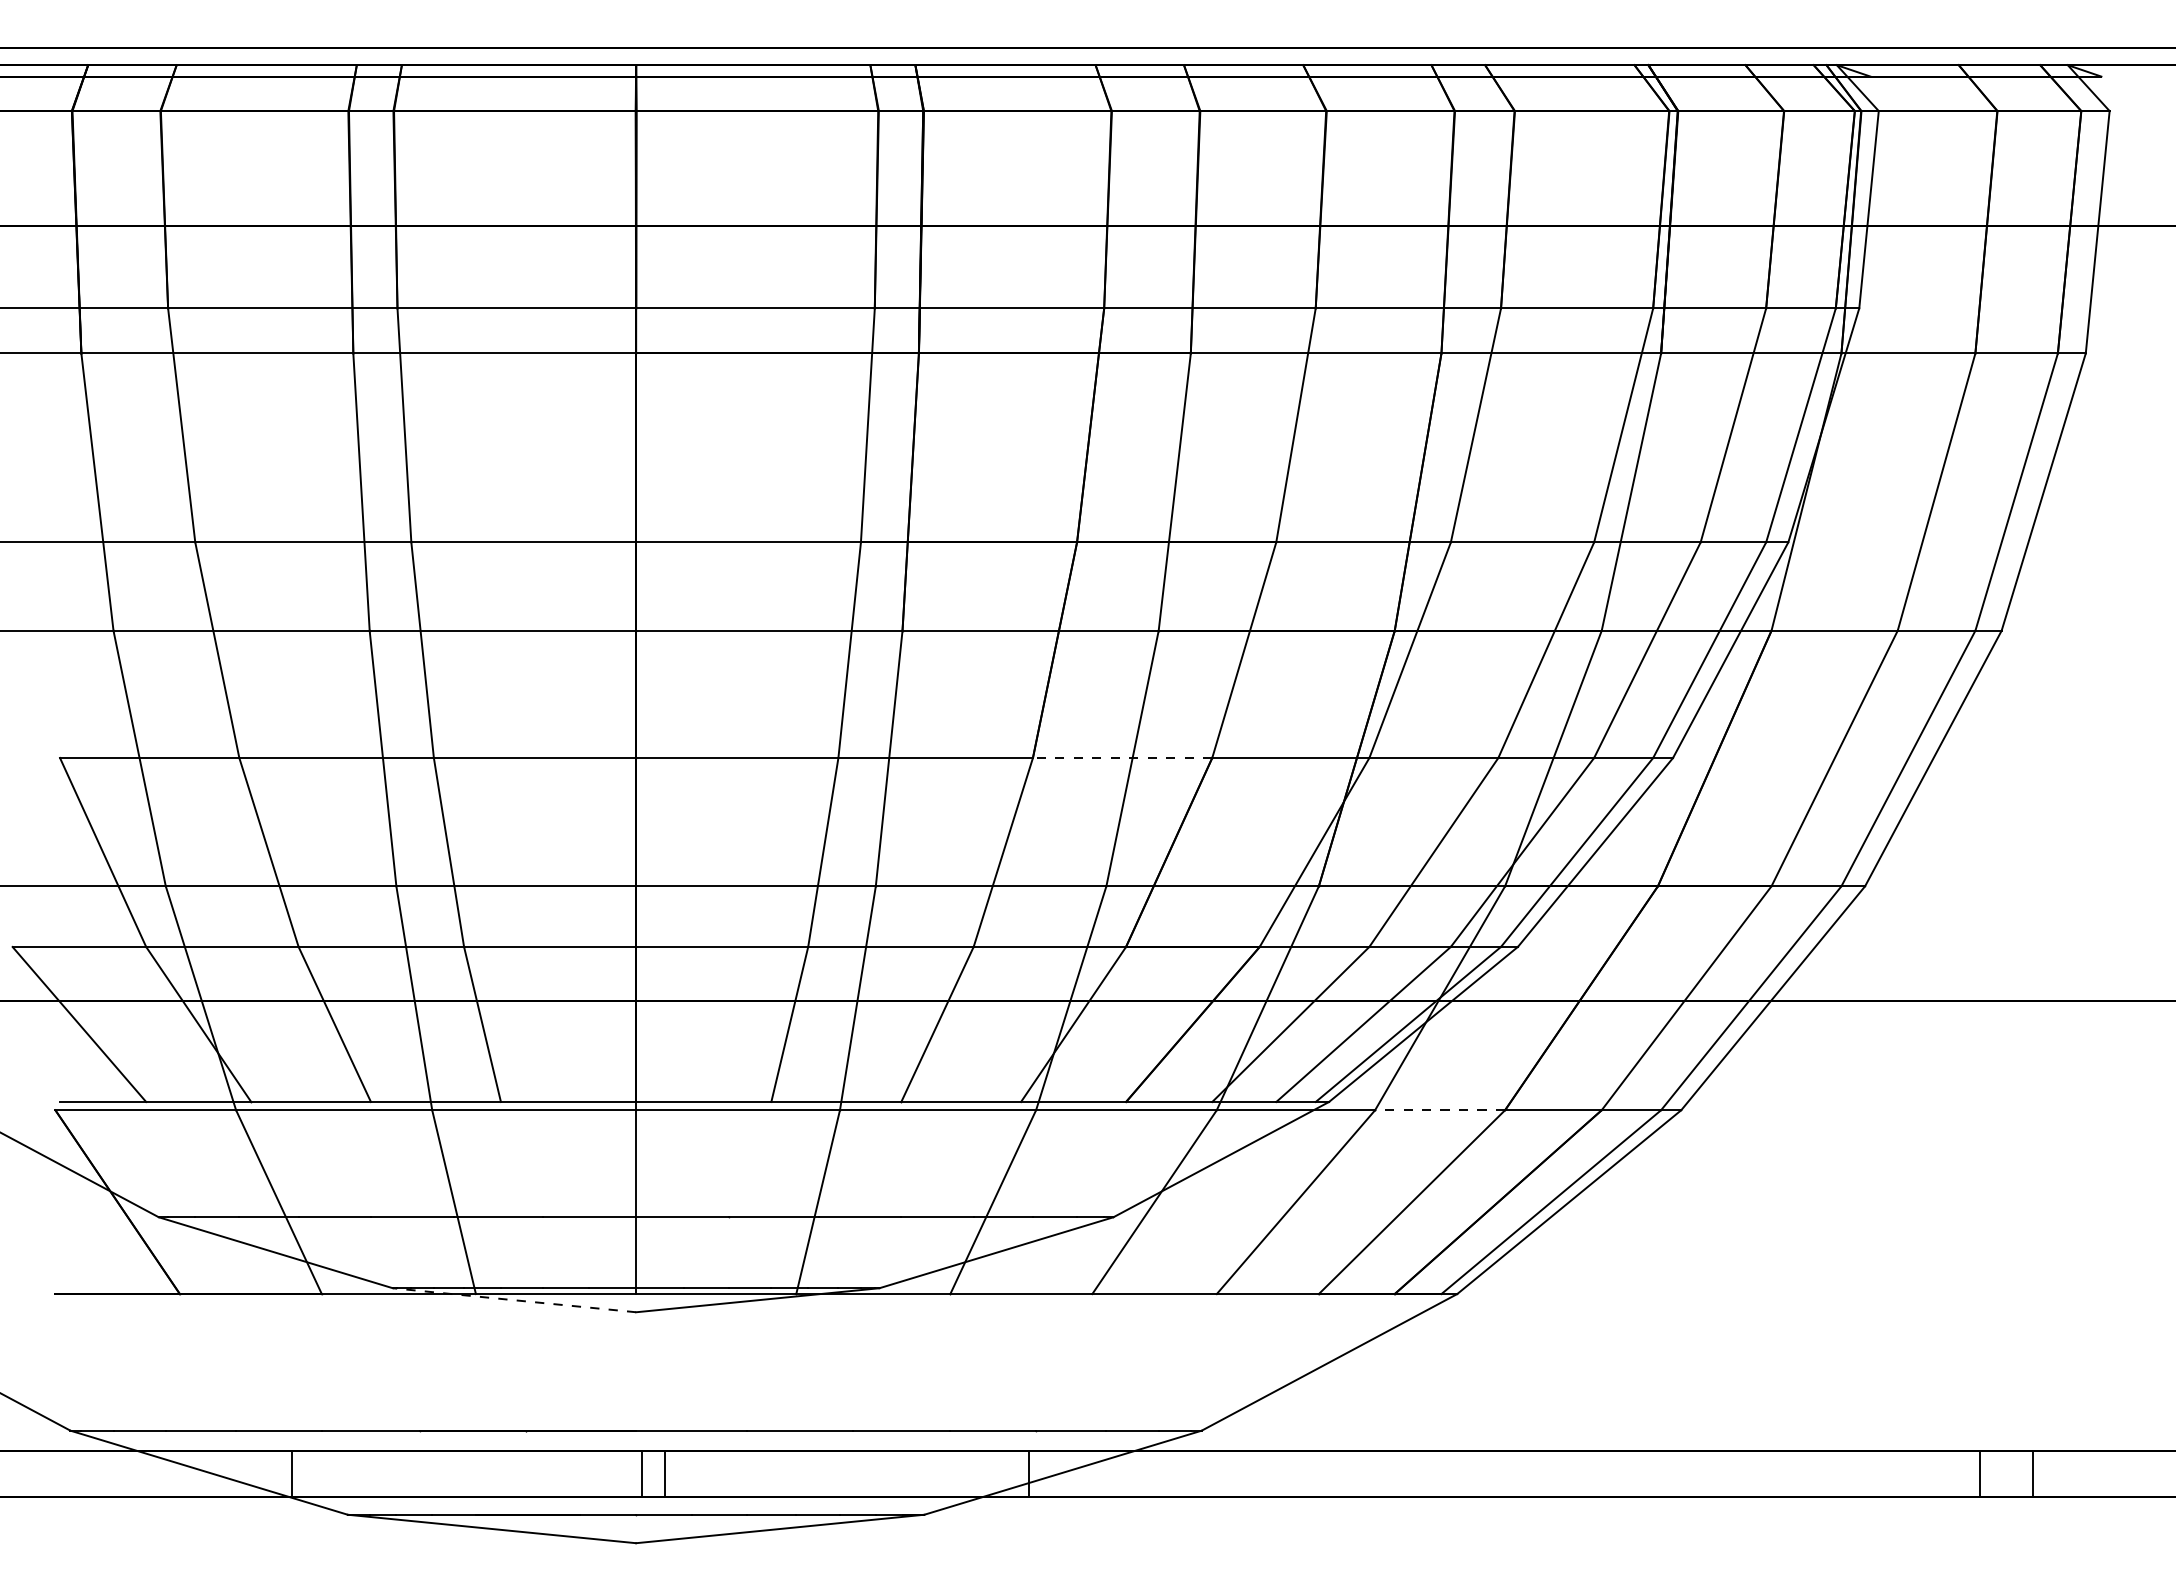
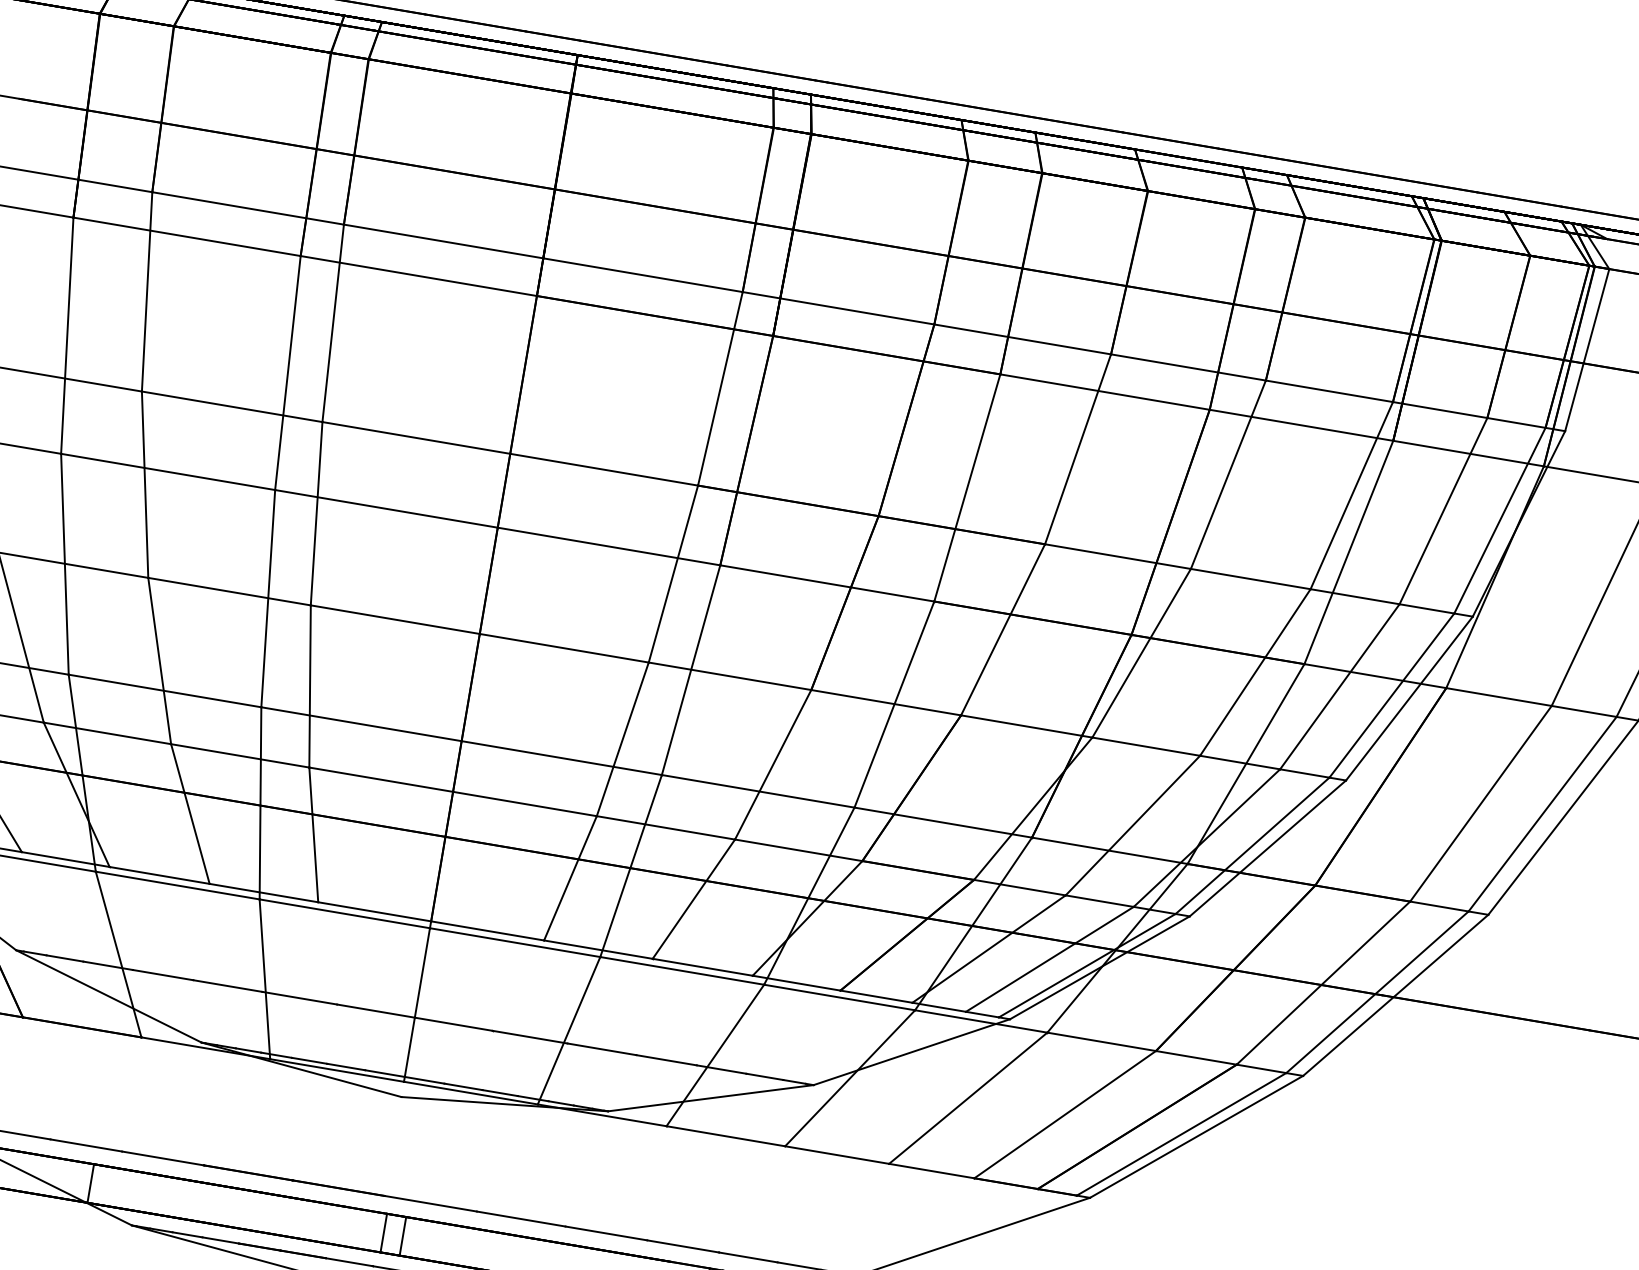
line: (1122, 757) -> (886, 702), dashed -> solid
line: (1440, 1110) -> (1101, 1042), dashed -> solid
line: (514, 1300) -> (301, 1070), dashed -> solid

